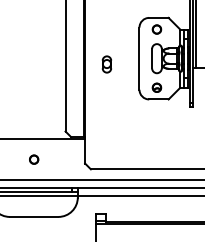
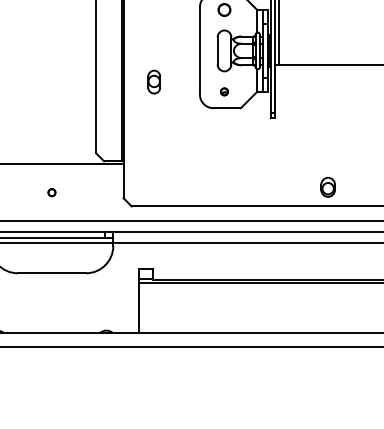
part: (107, 64) -> (154, 81), moved
part: (156, 87) -> (224, 91), size x0.6
part: (33, 159) -> (51, 192), size x0.6

